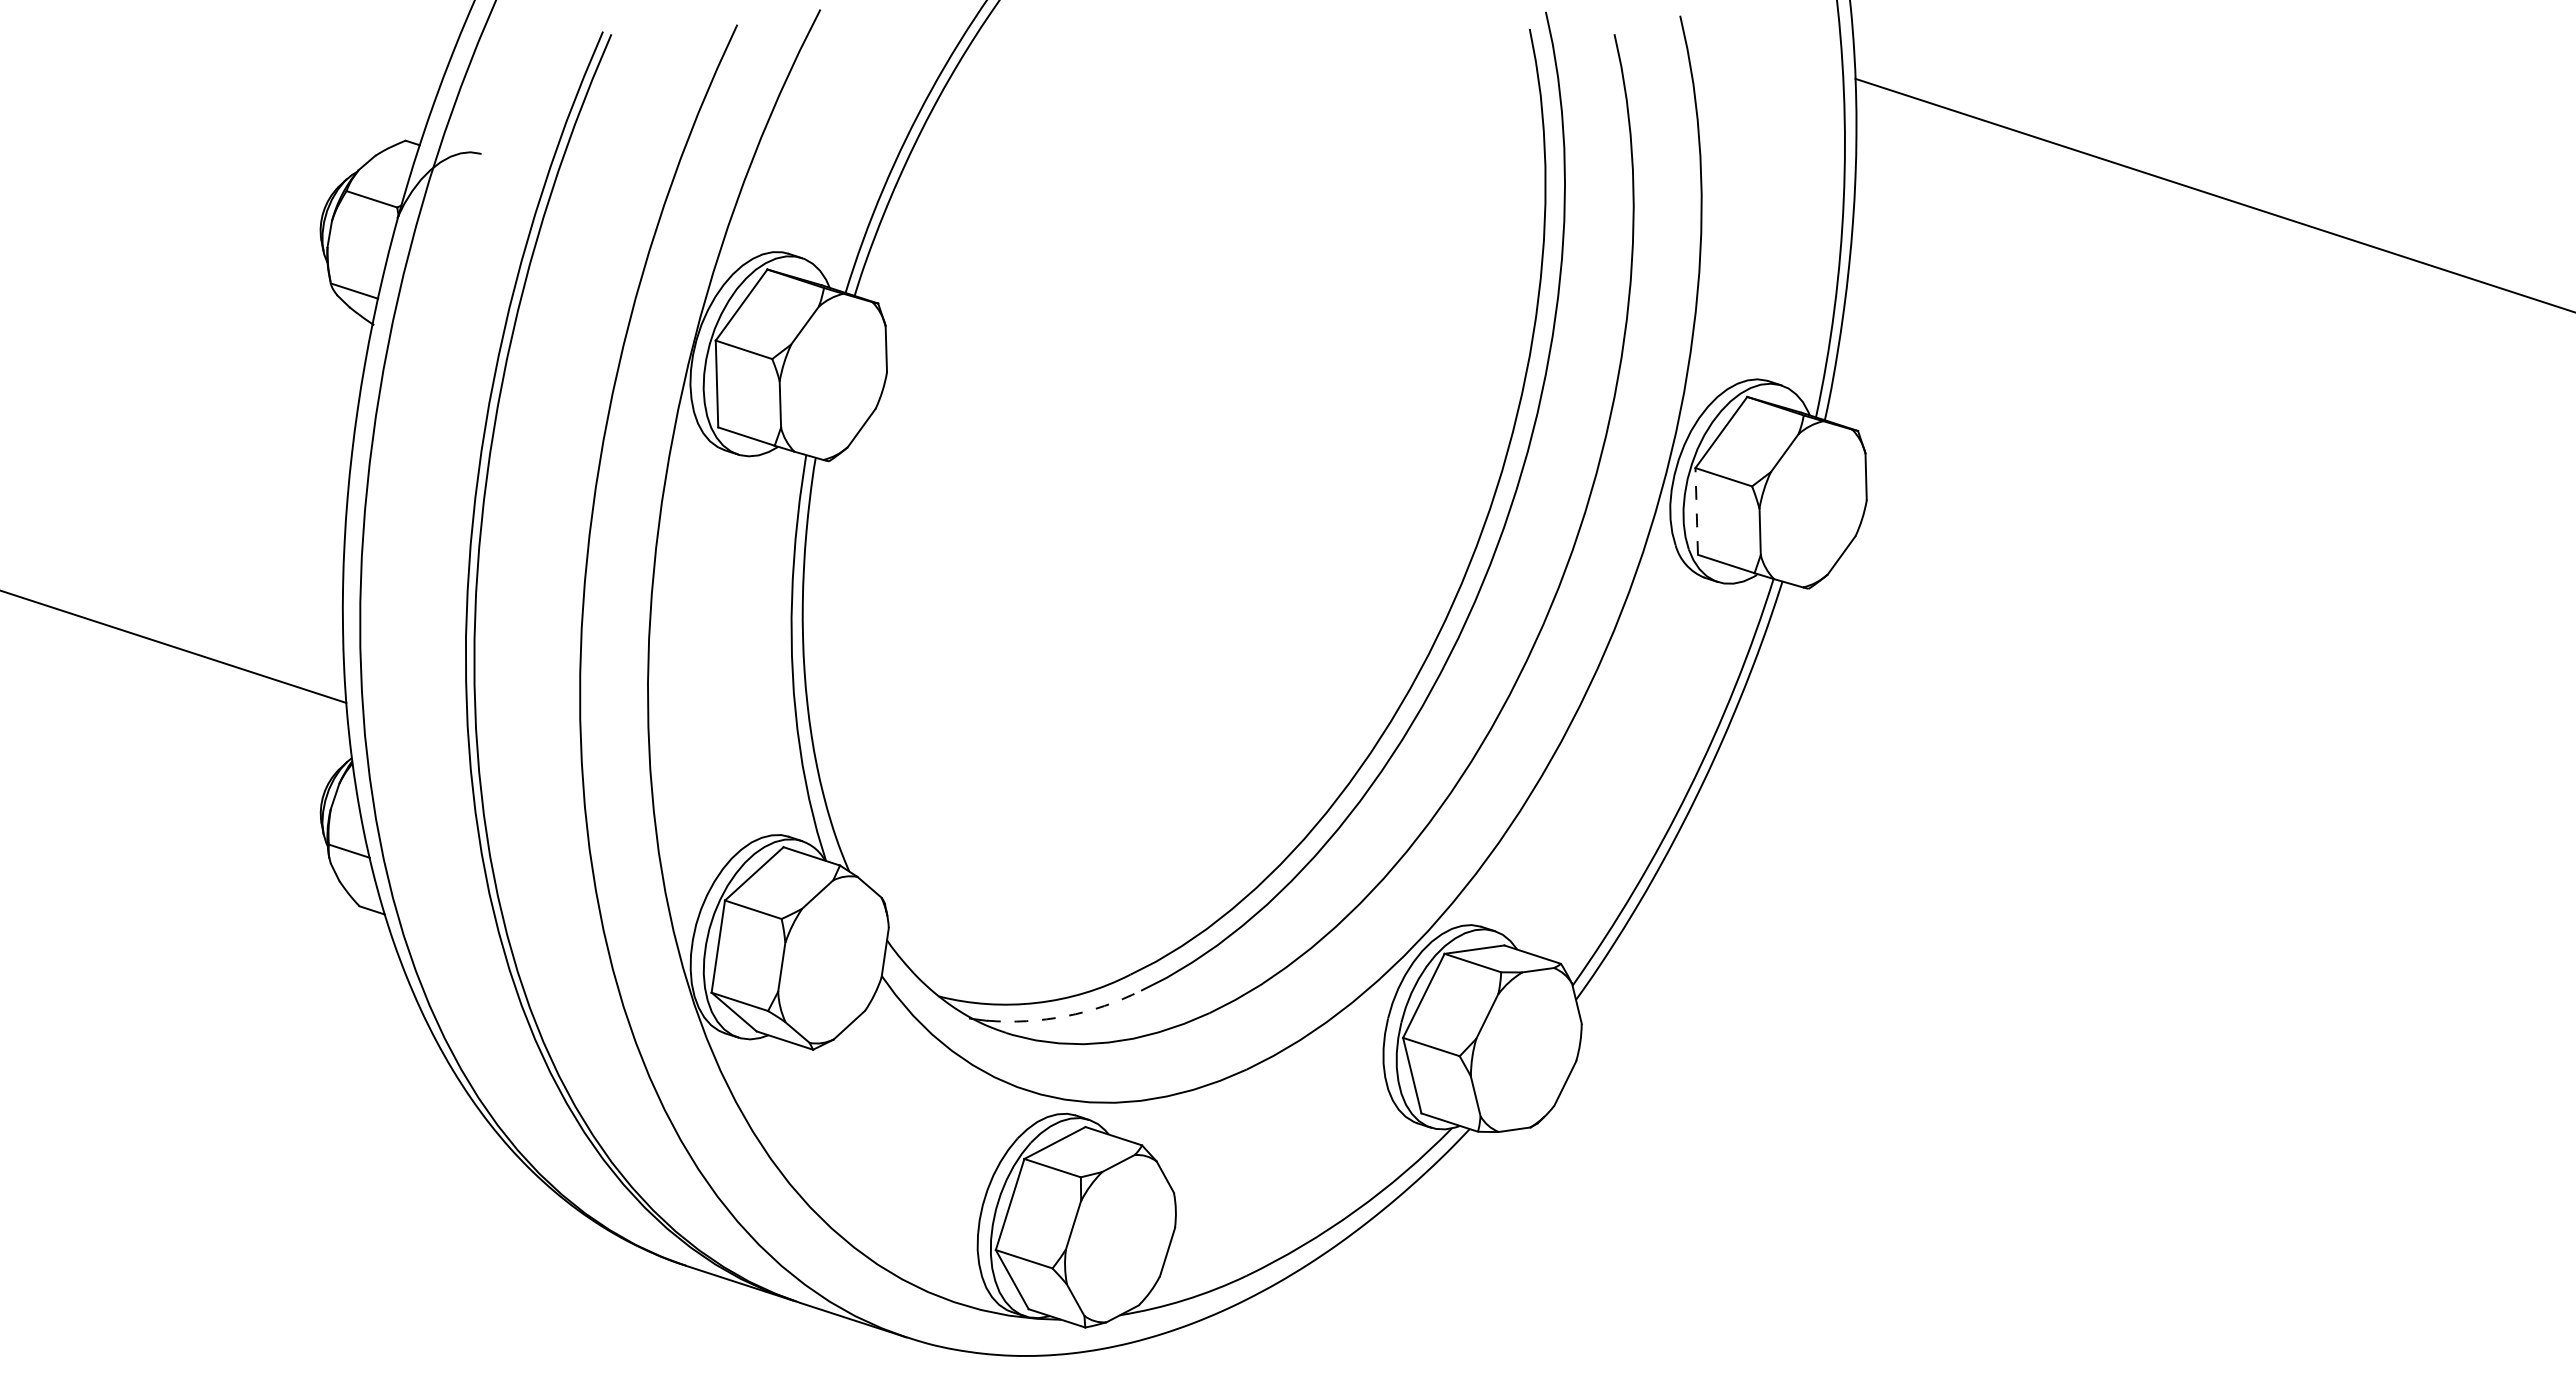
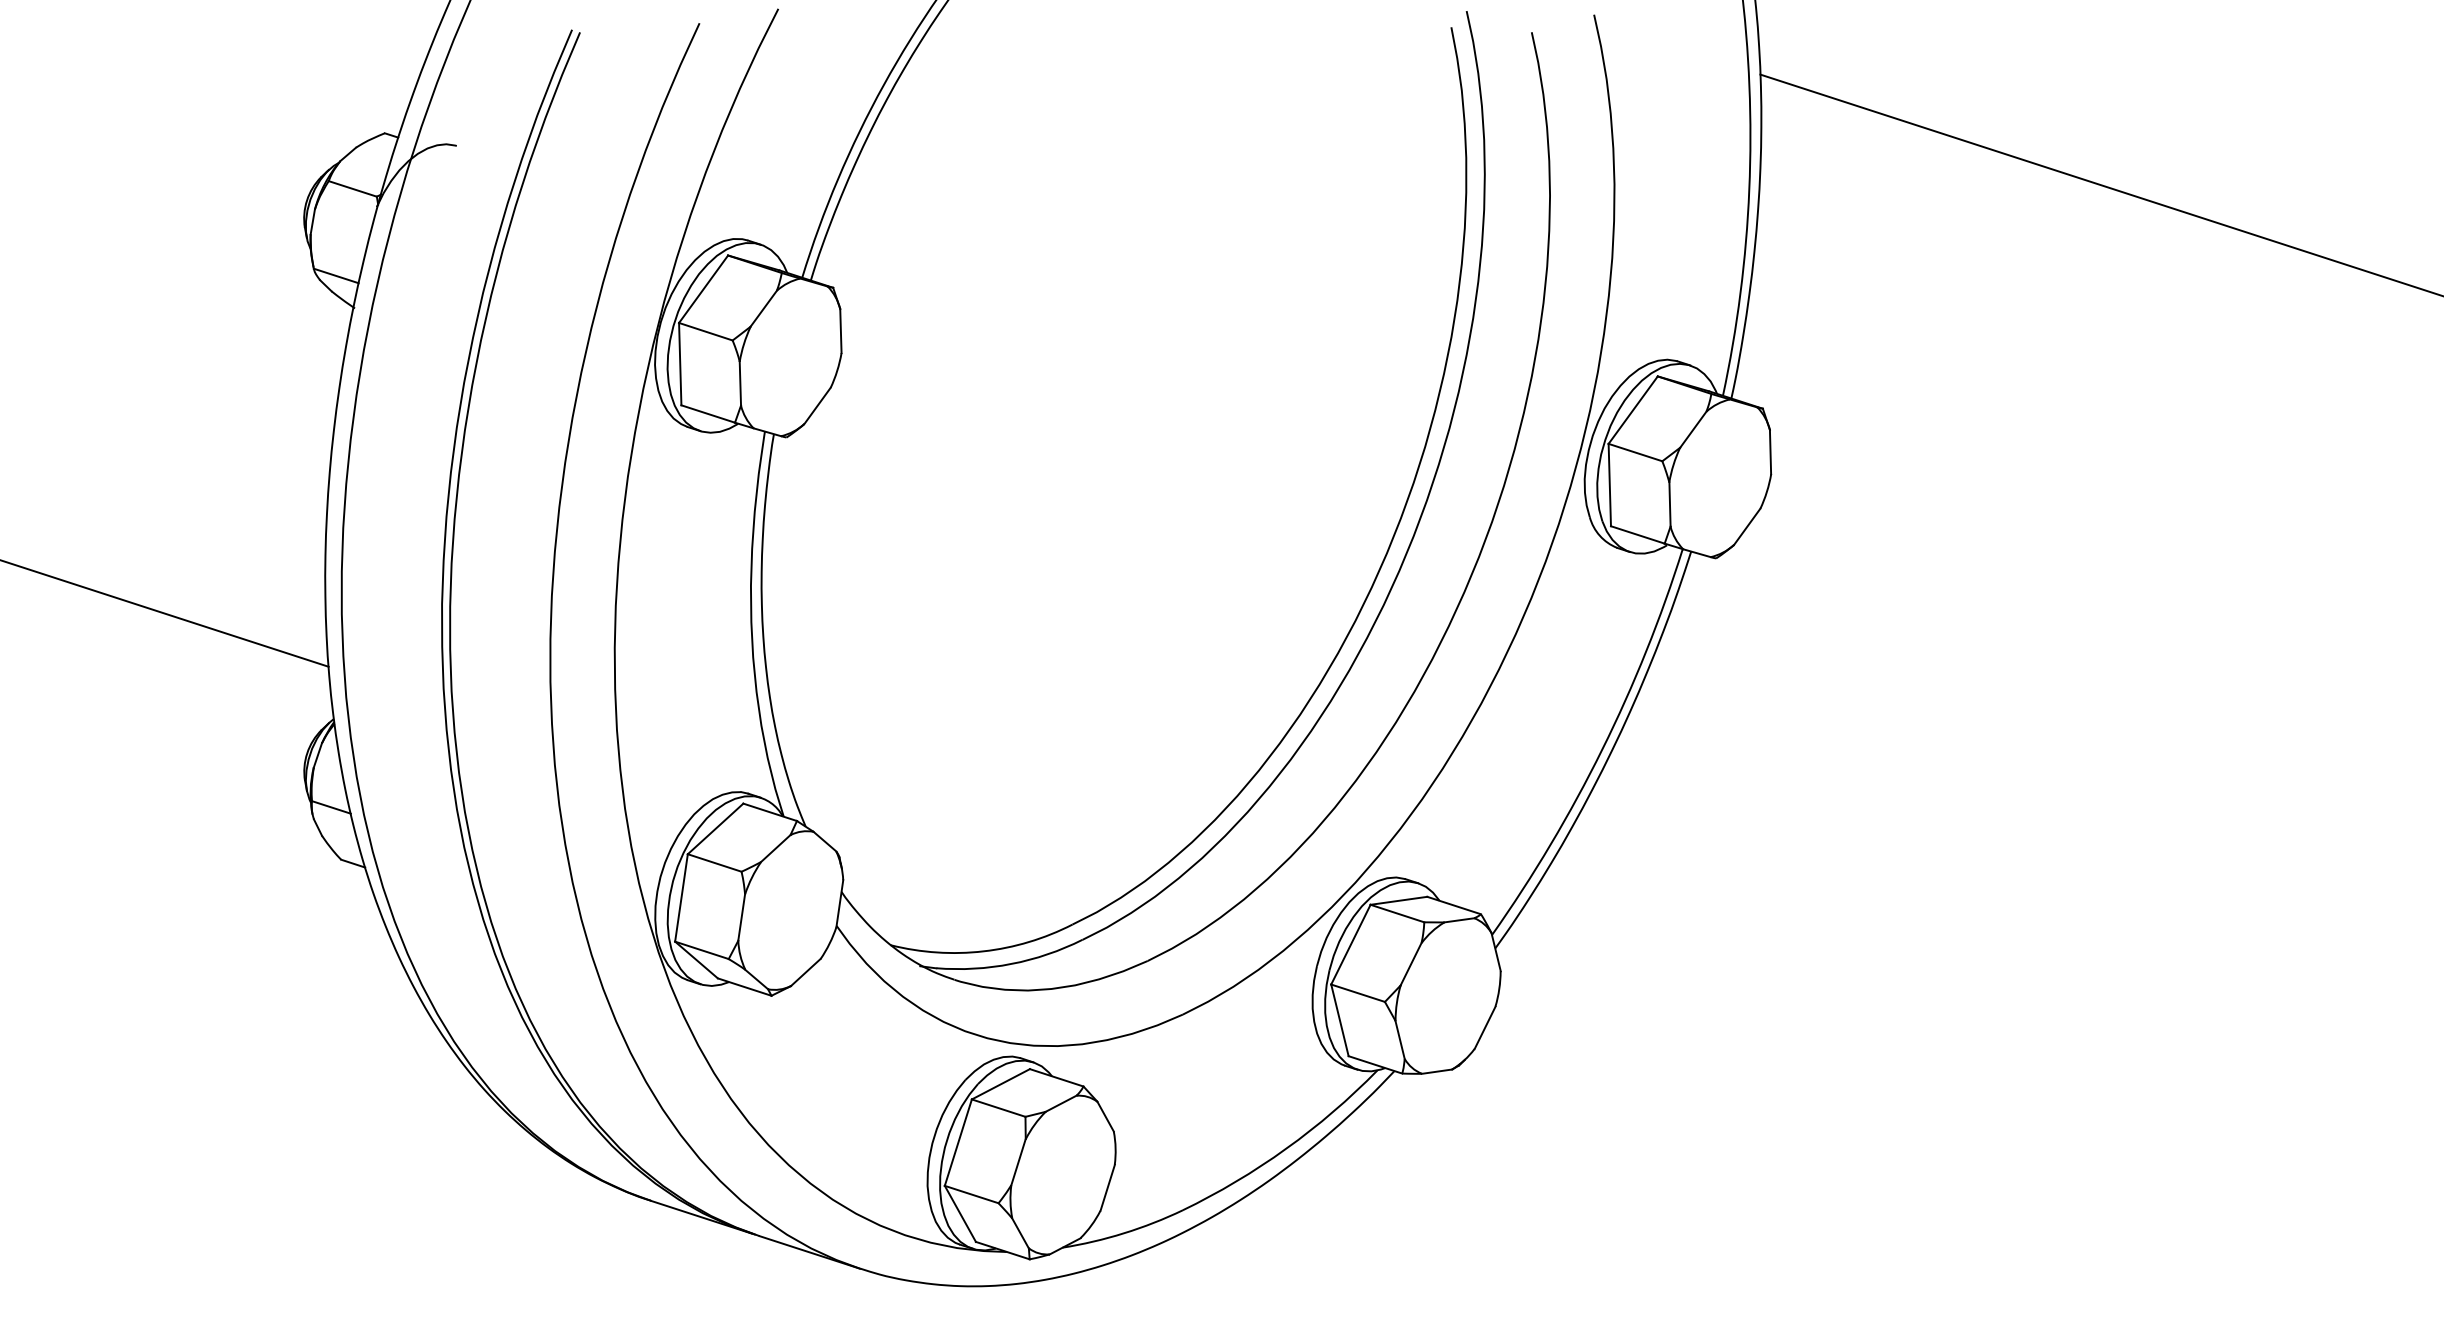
line: (1696, 510) -> (1609, 484), dashed -> solid
arc: (1066, 1016) -> (1011, 964), dashed -> solid

